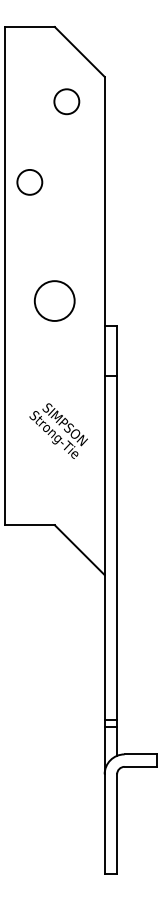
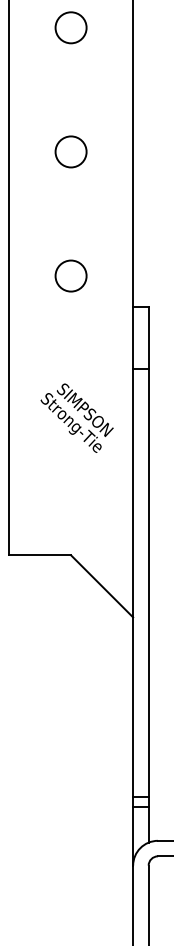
circle: (66, 101) -> (70, 27), moved
circle: (29, 182) -> (70, 152), moved
circle: (54, 300) -> (70, 275), size x0.62
text: (58, 430) -> (76, 417), moved

